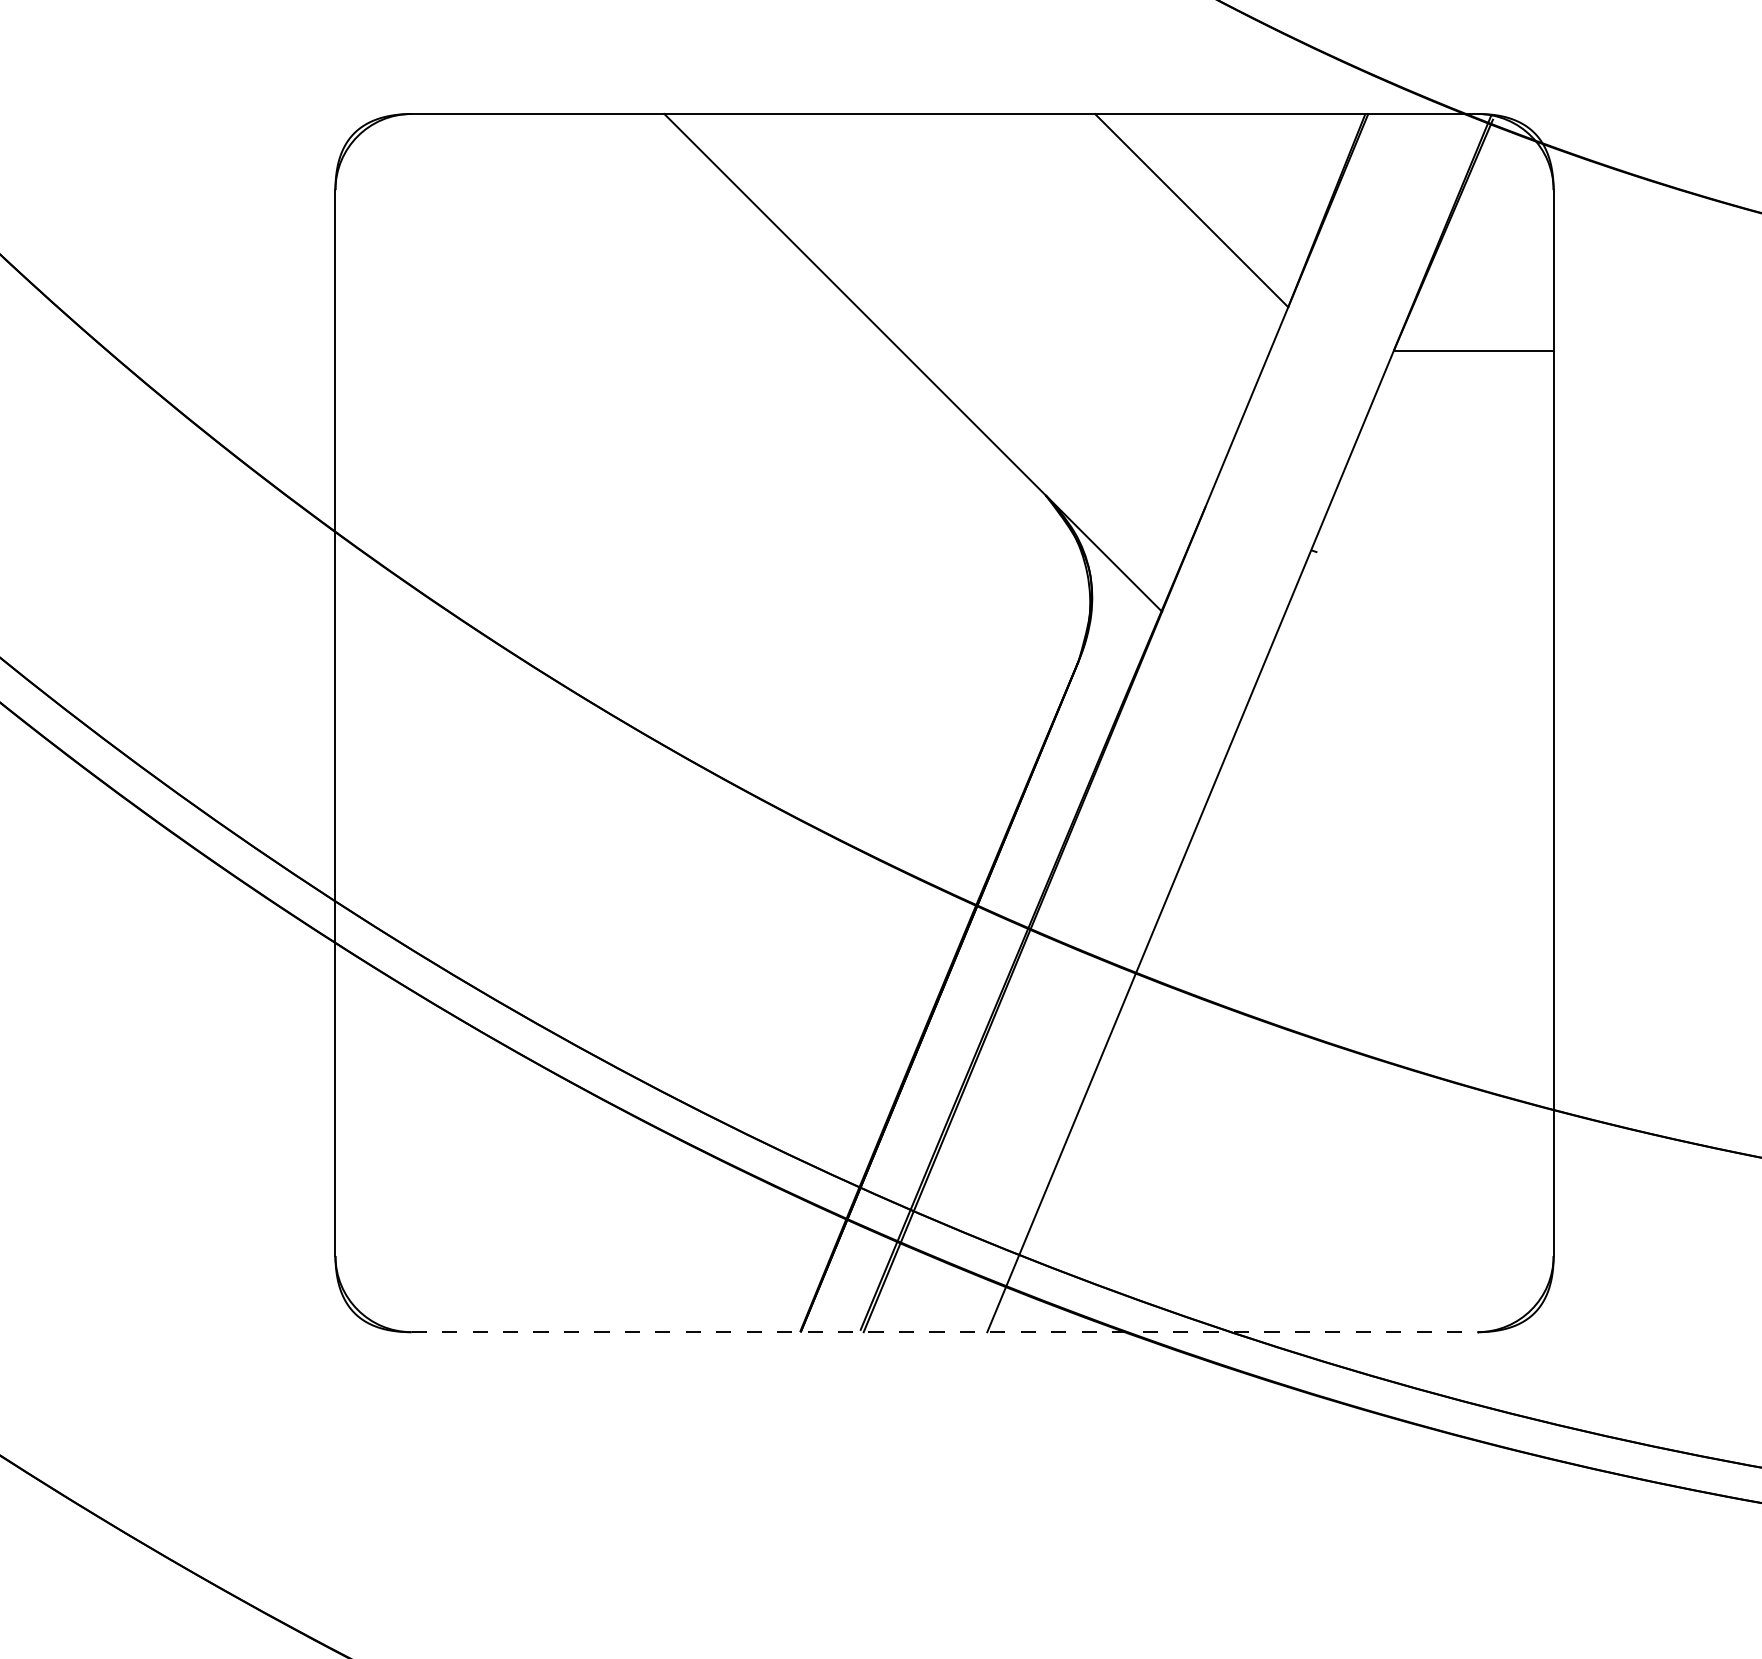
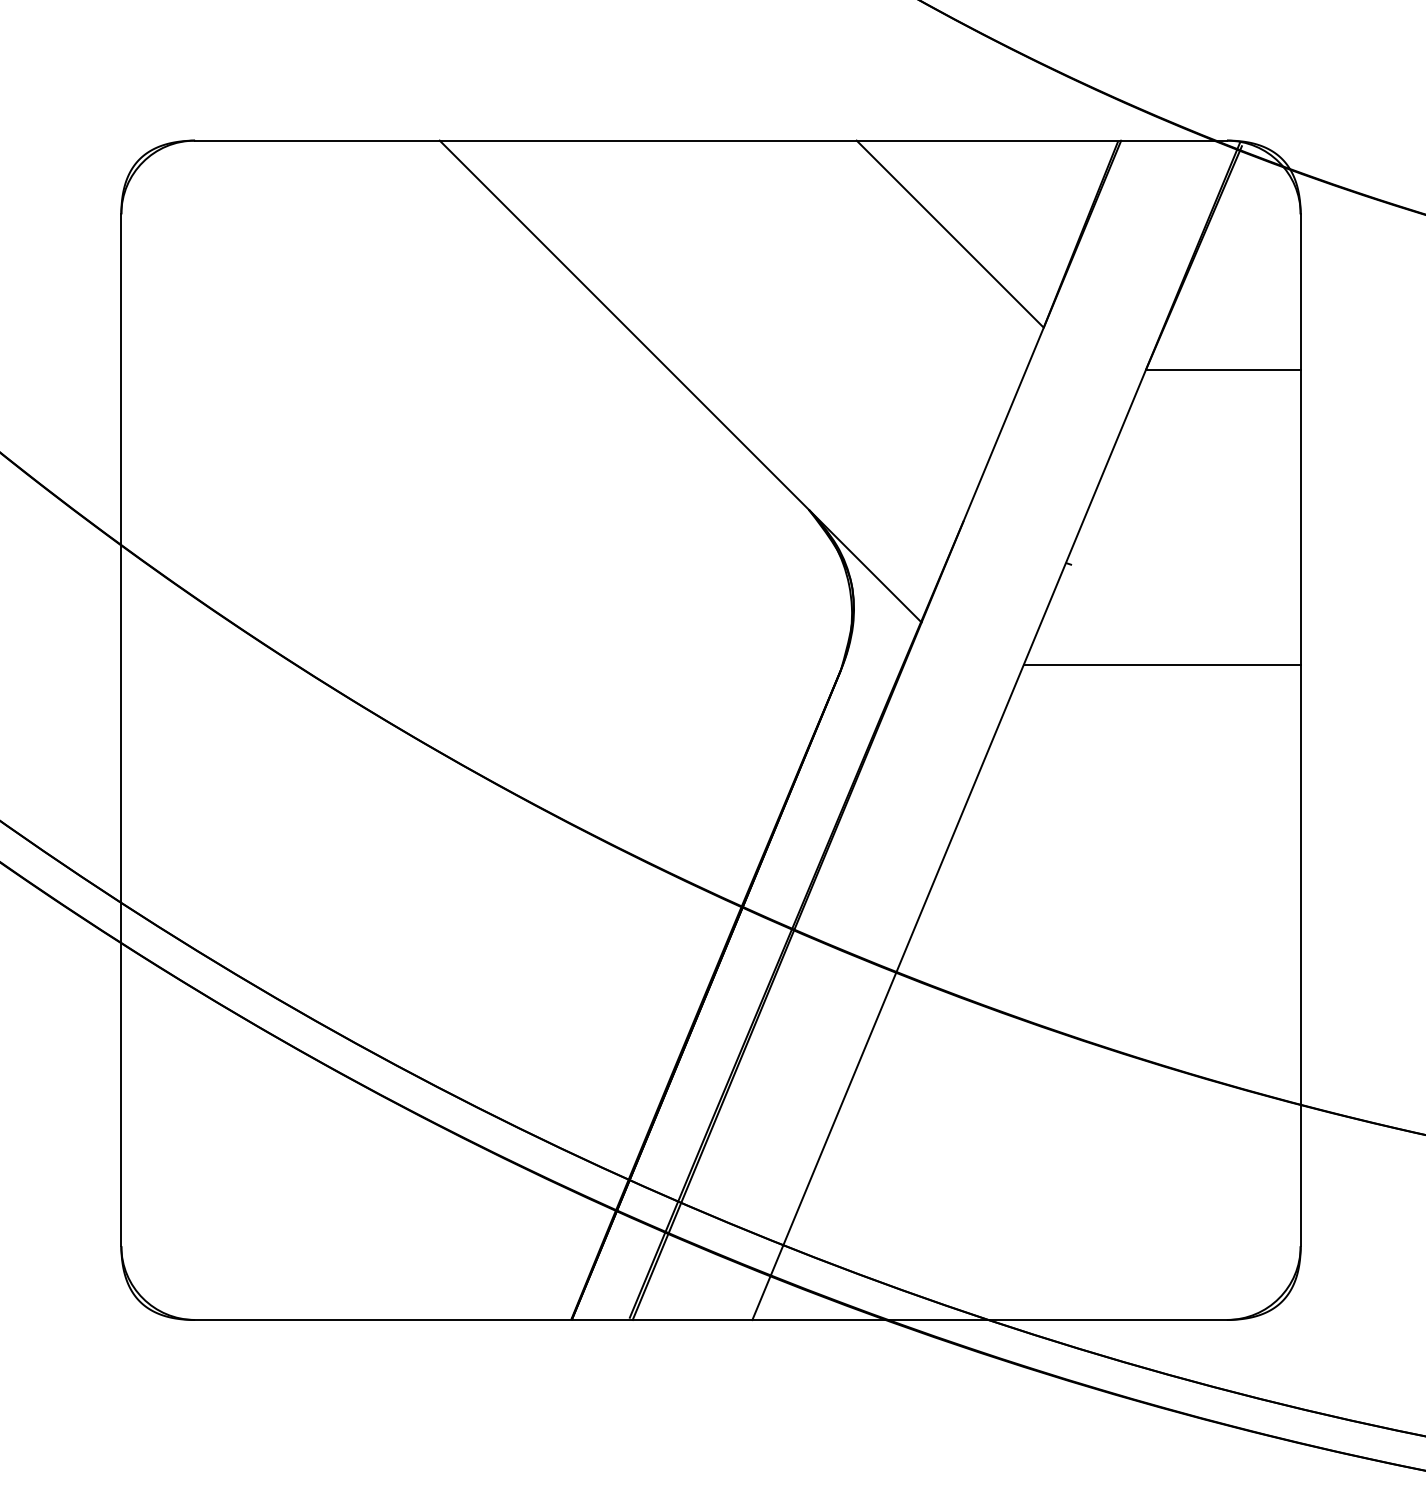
line: (1410, 655) -> (1162, 664), added
line: (944, 1332) -> (710, 1320), dashed -> solid

